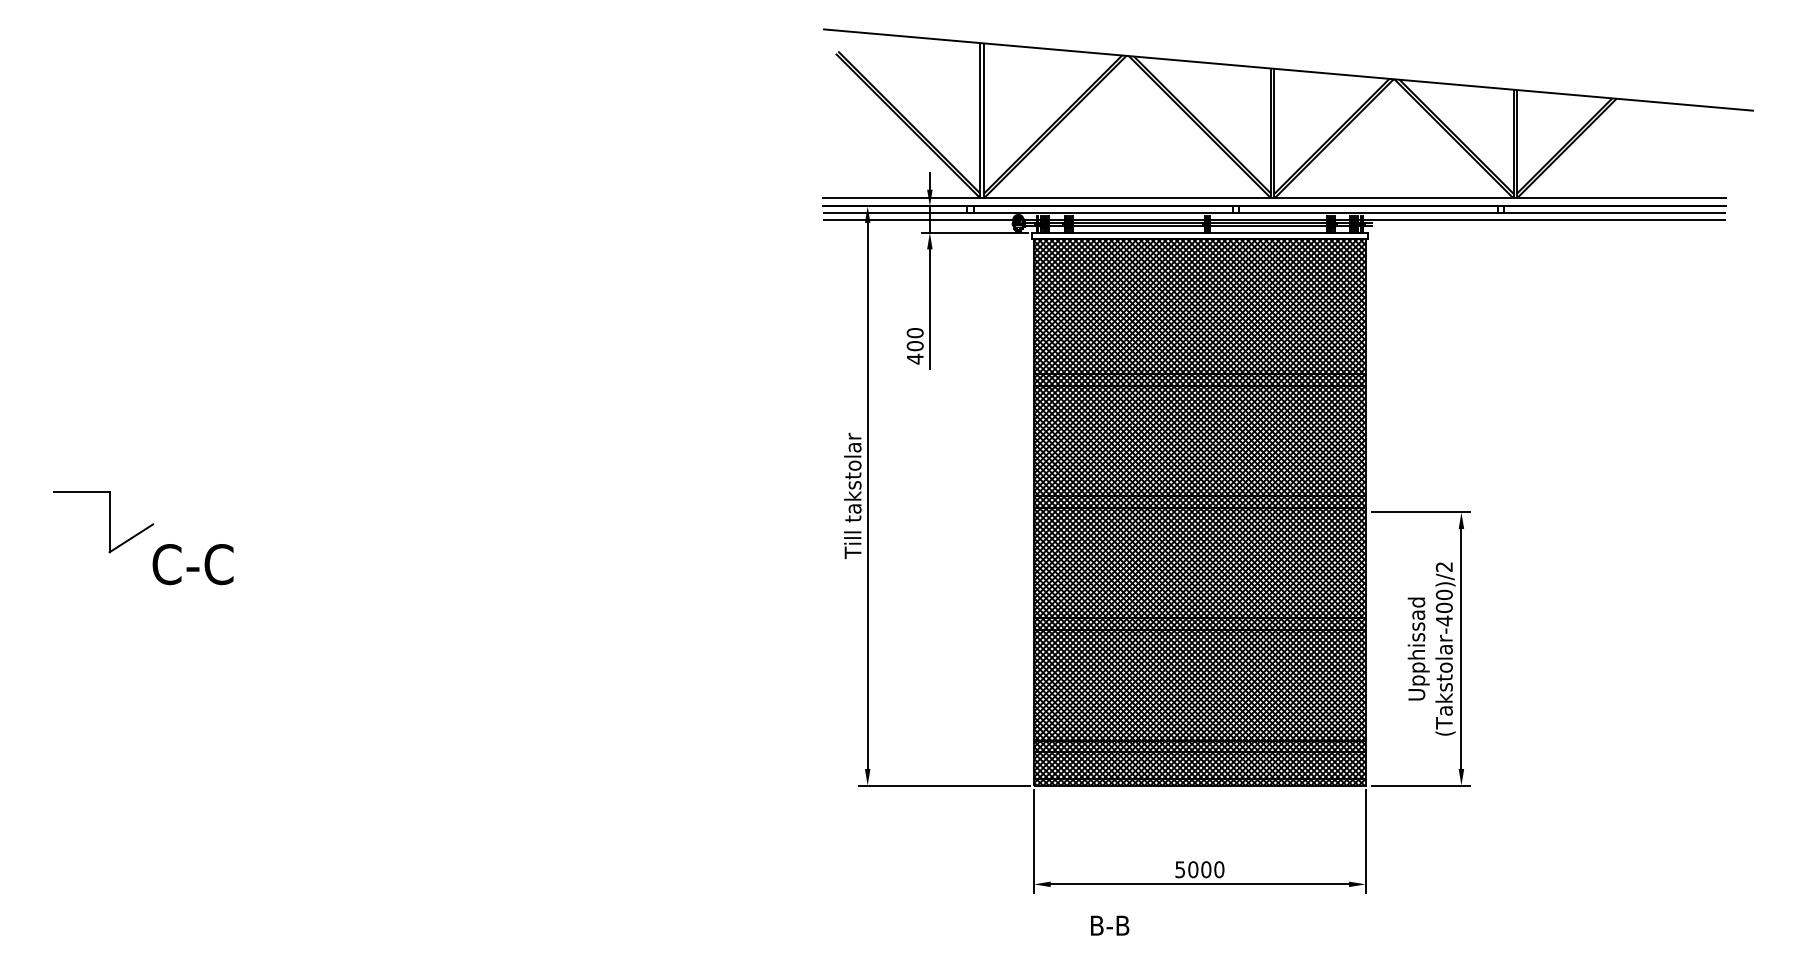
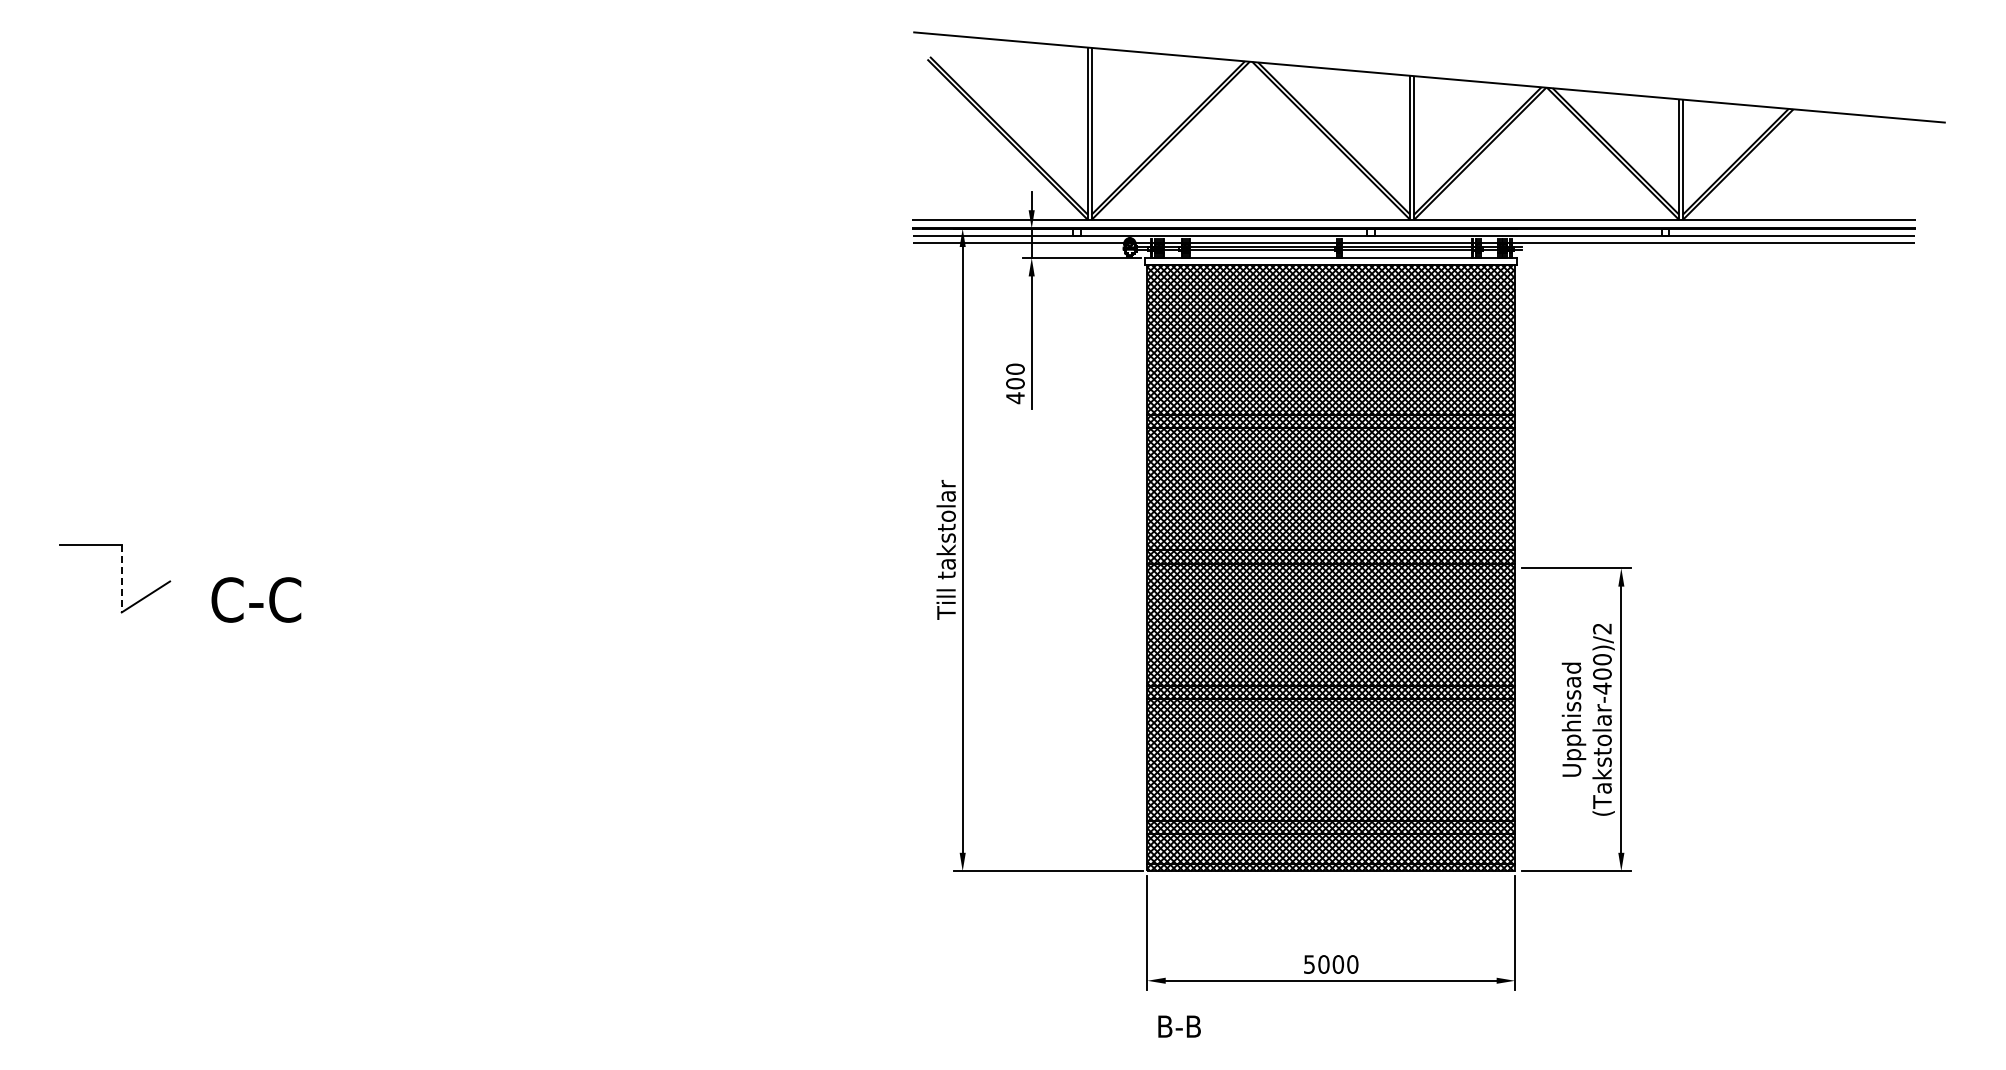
line: (109, 521) -> (121, 578), solid -> dashed
text: (193, 564) -> (256, 599), moved
text: (1109, 925) -> (1179, 1026), moved

